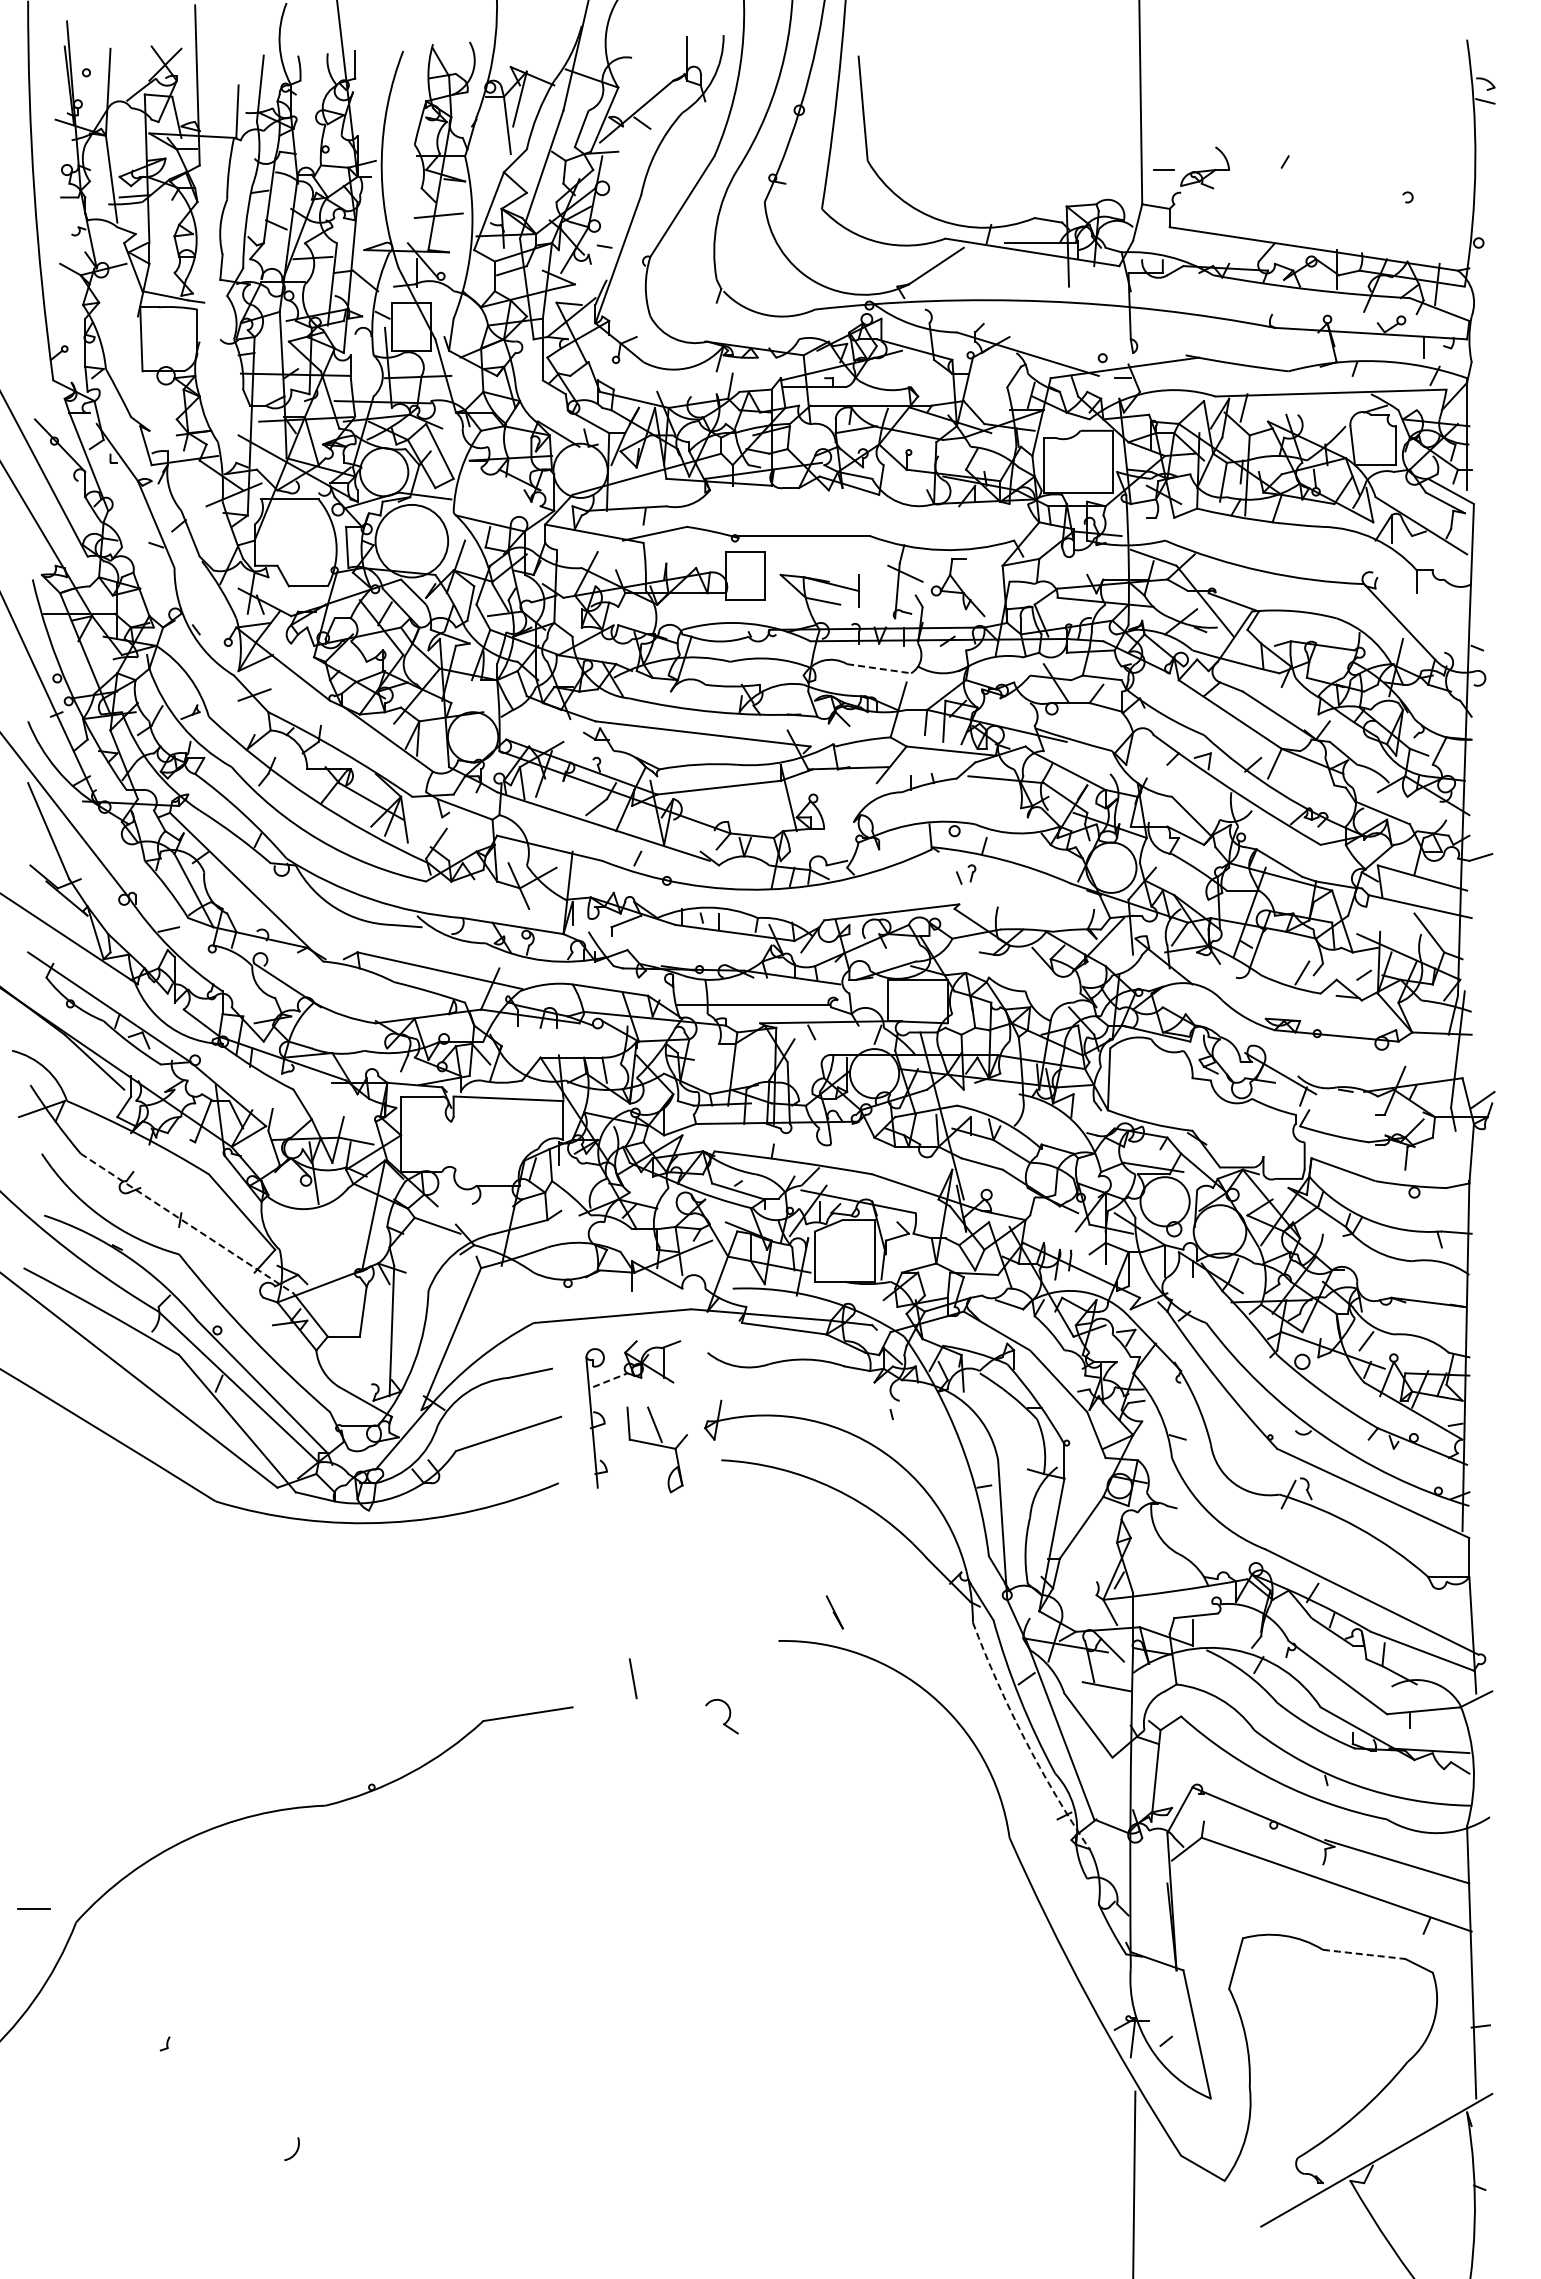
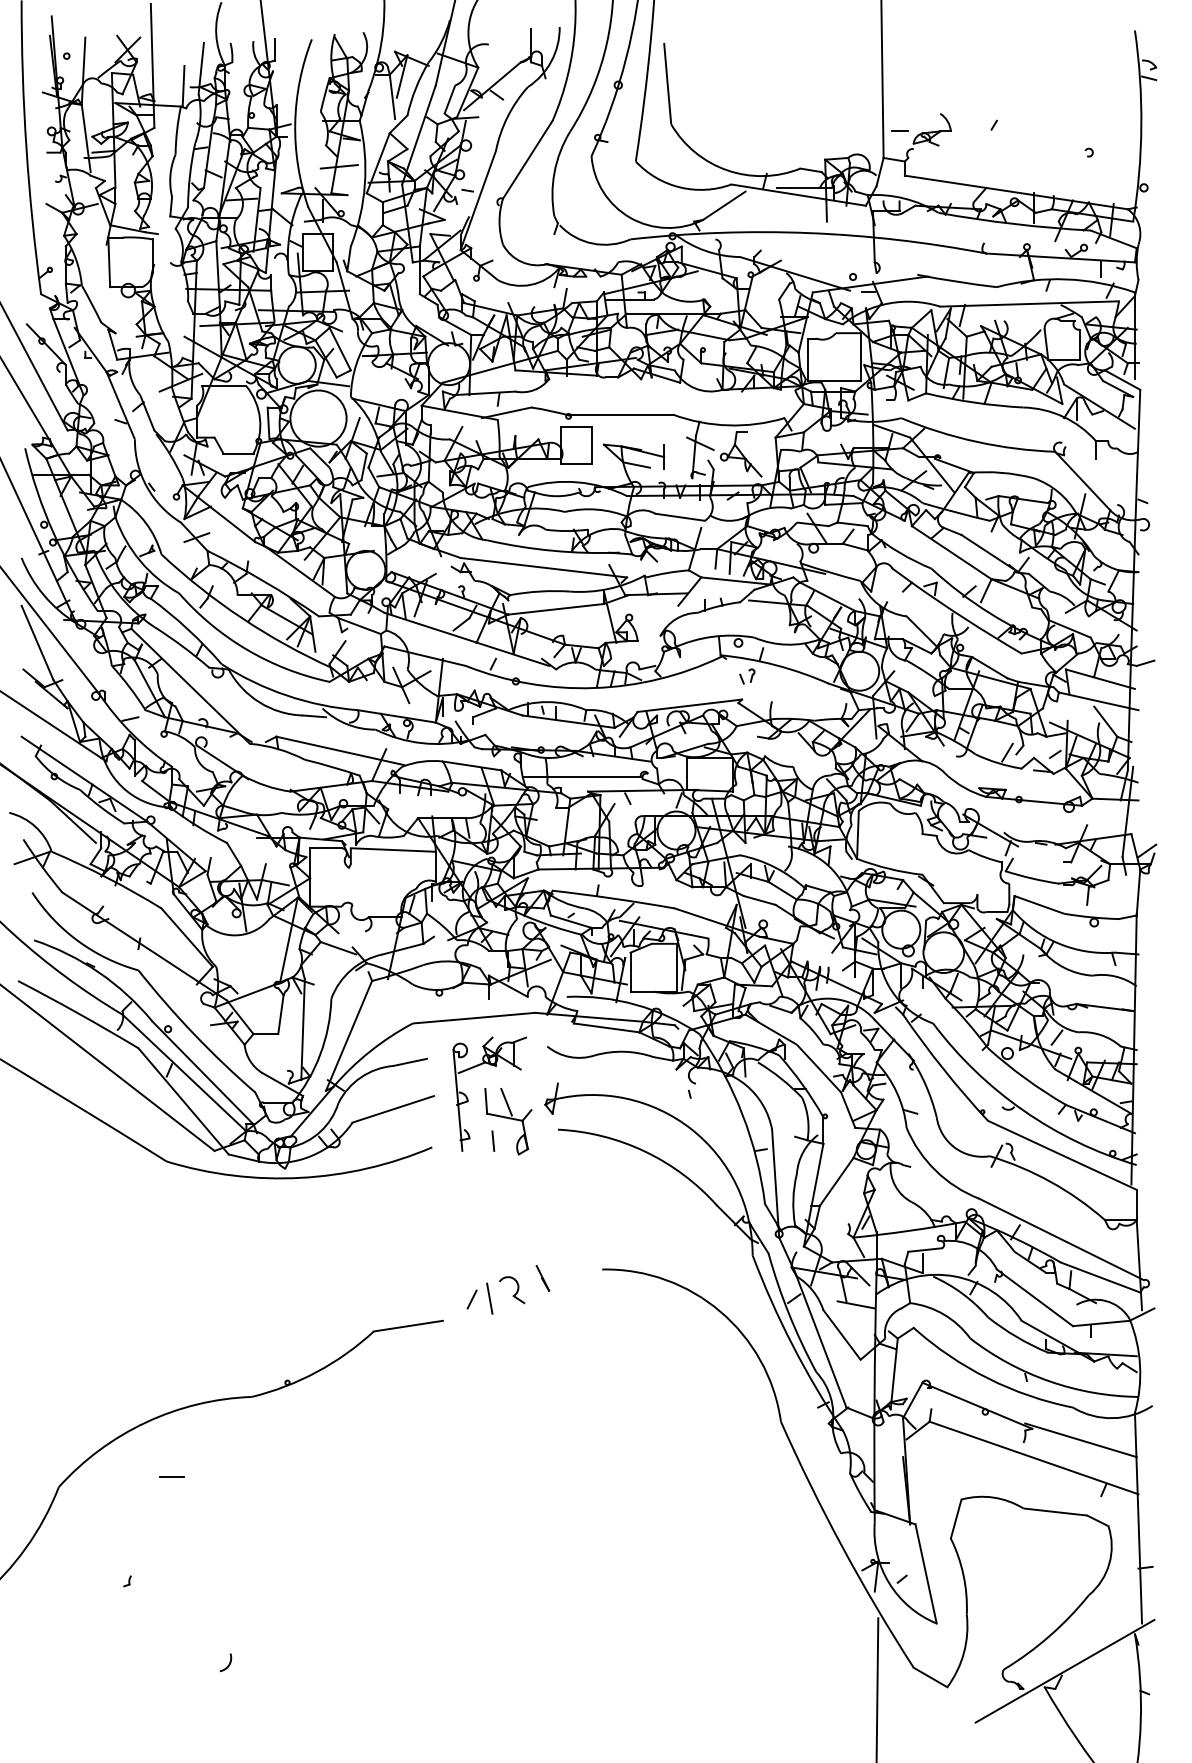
line: (879, 668) -> (680, 517), dashed -> solid
line: (187, 1223) -> (144, 946), dashed -> solid
line: (610, 1380) -> (472, 1067), dashed -> solid
line: (637, 1474) -> (493, 1140), added
line: (834, 1612) -> (542, 1278), moved
line: (610, 1679) -> (472, 1299), added
part: (726, 1720) -> (515, 1293), moved
arc: (1024, 1739) -> (792, 1345), dashed -> solid
line: (33, 1908) -> (172, 1476), moved
arc: (1364, 1954) -> (1055, 1512), dashed -> solid

